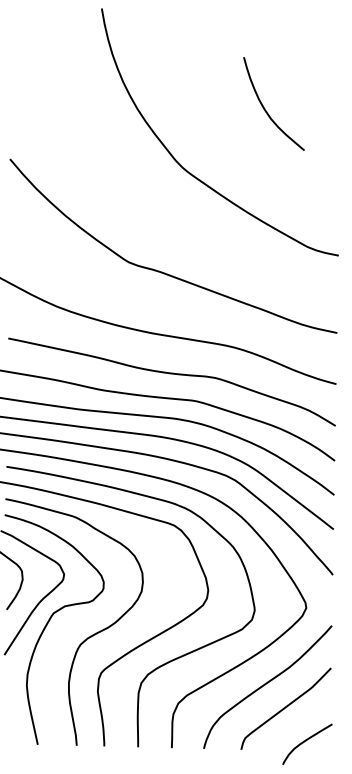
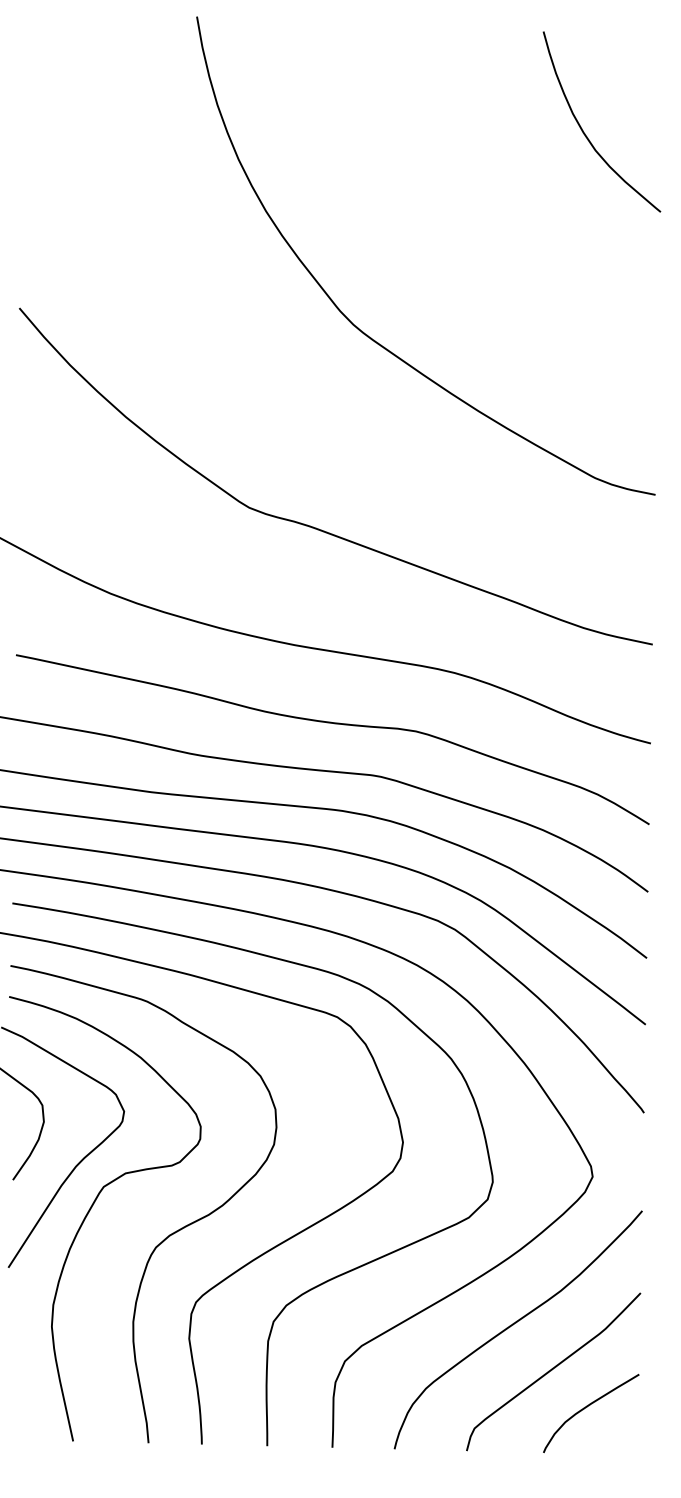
curve: (265, 108) -> (585, 130), moved
curve: (306, 741) -> (589, 1407), moved

